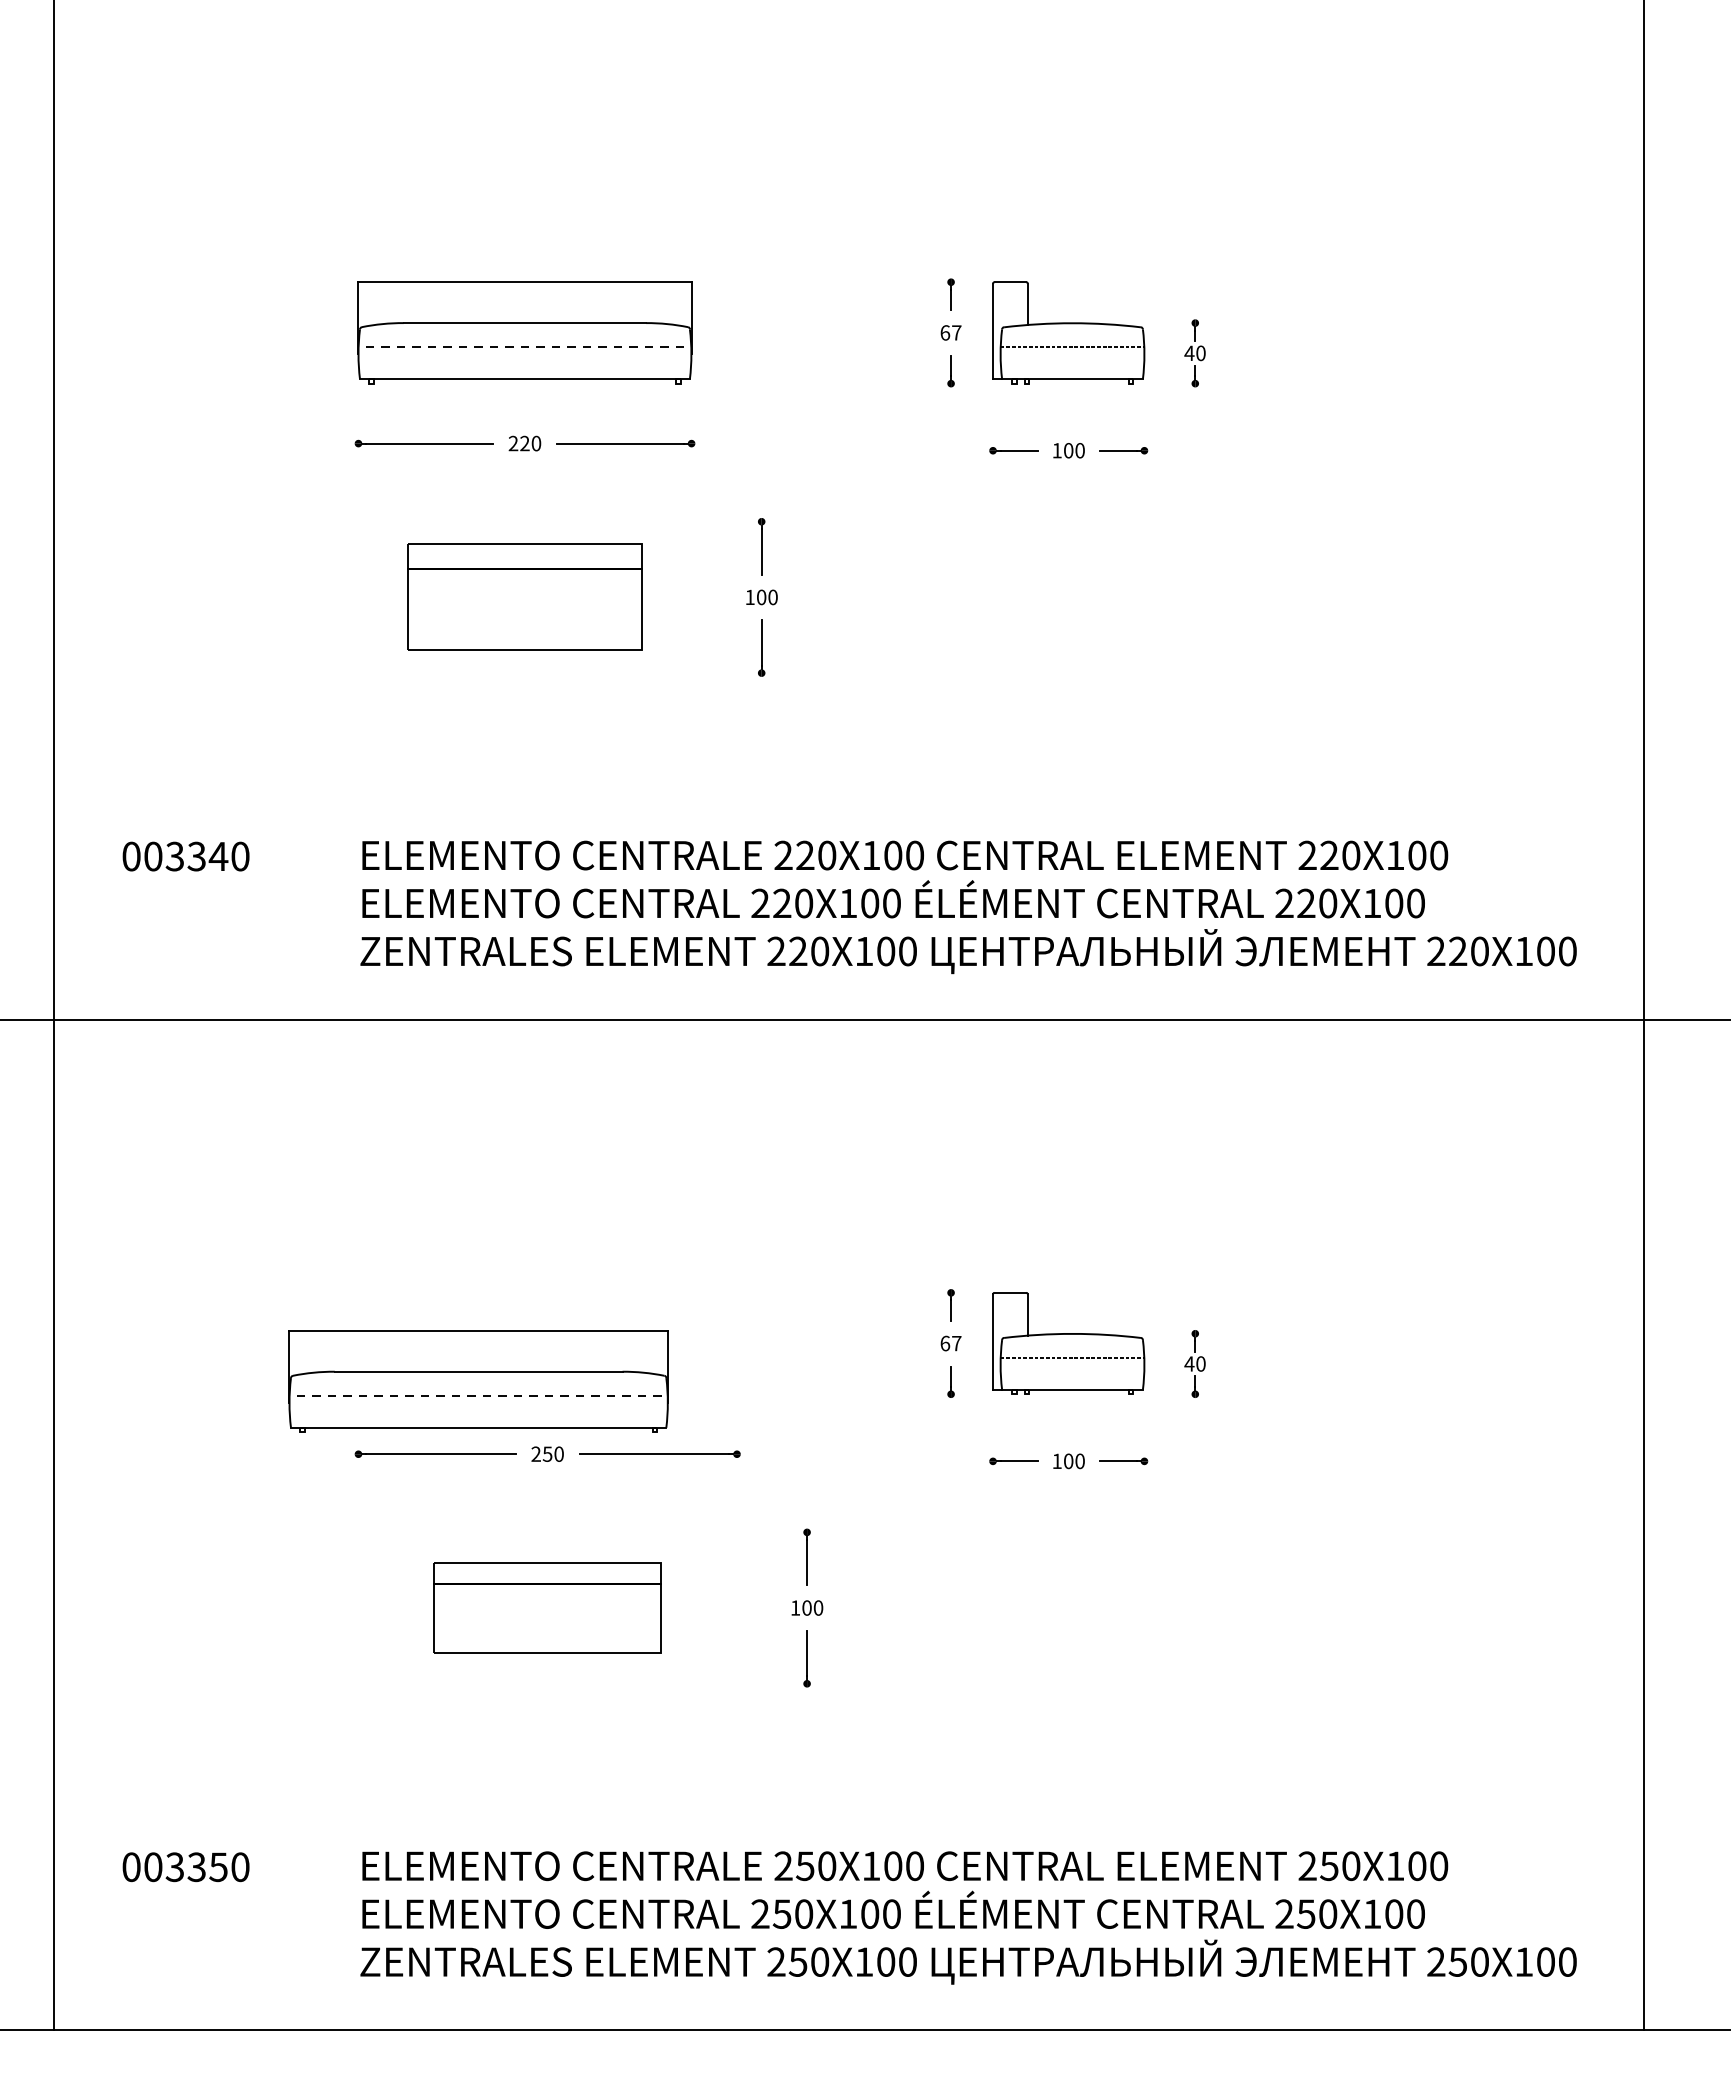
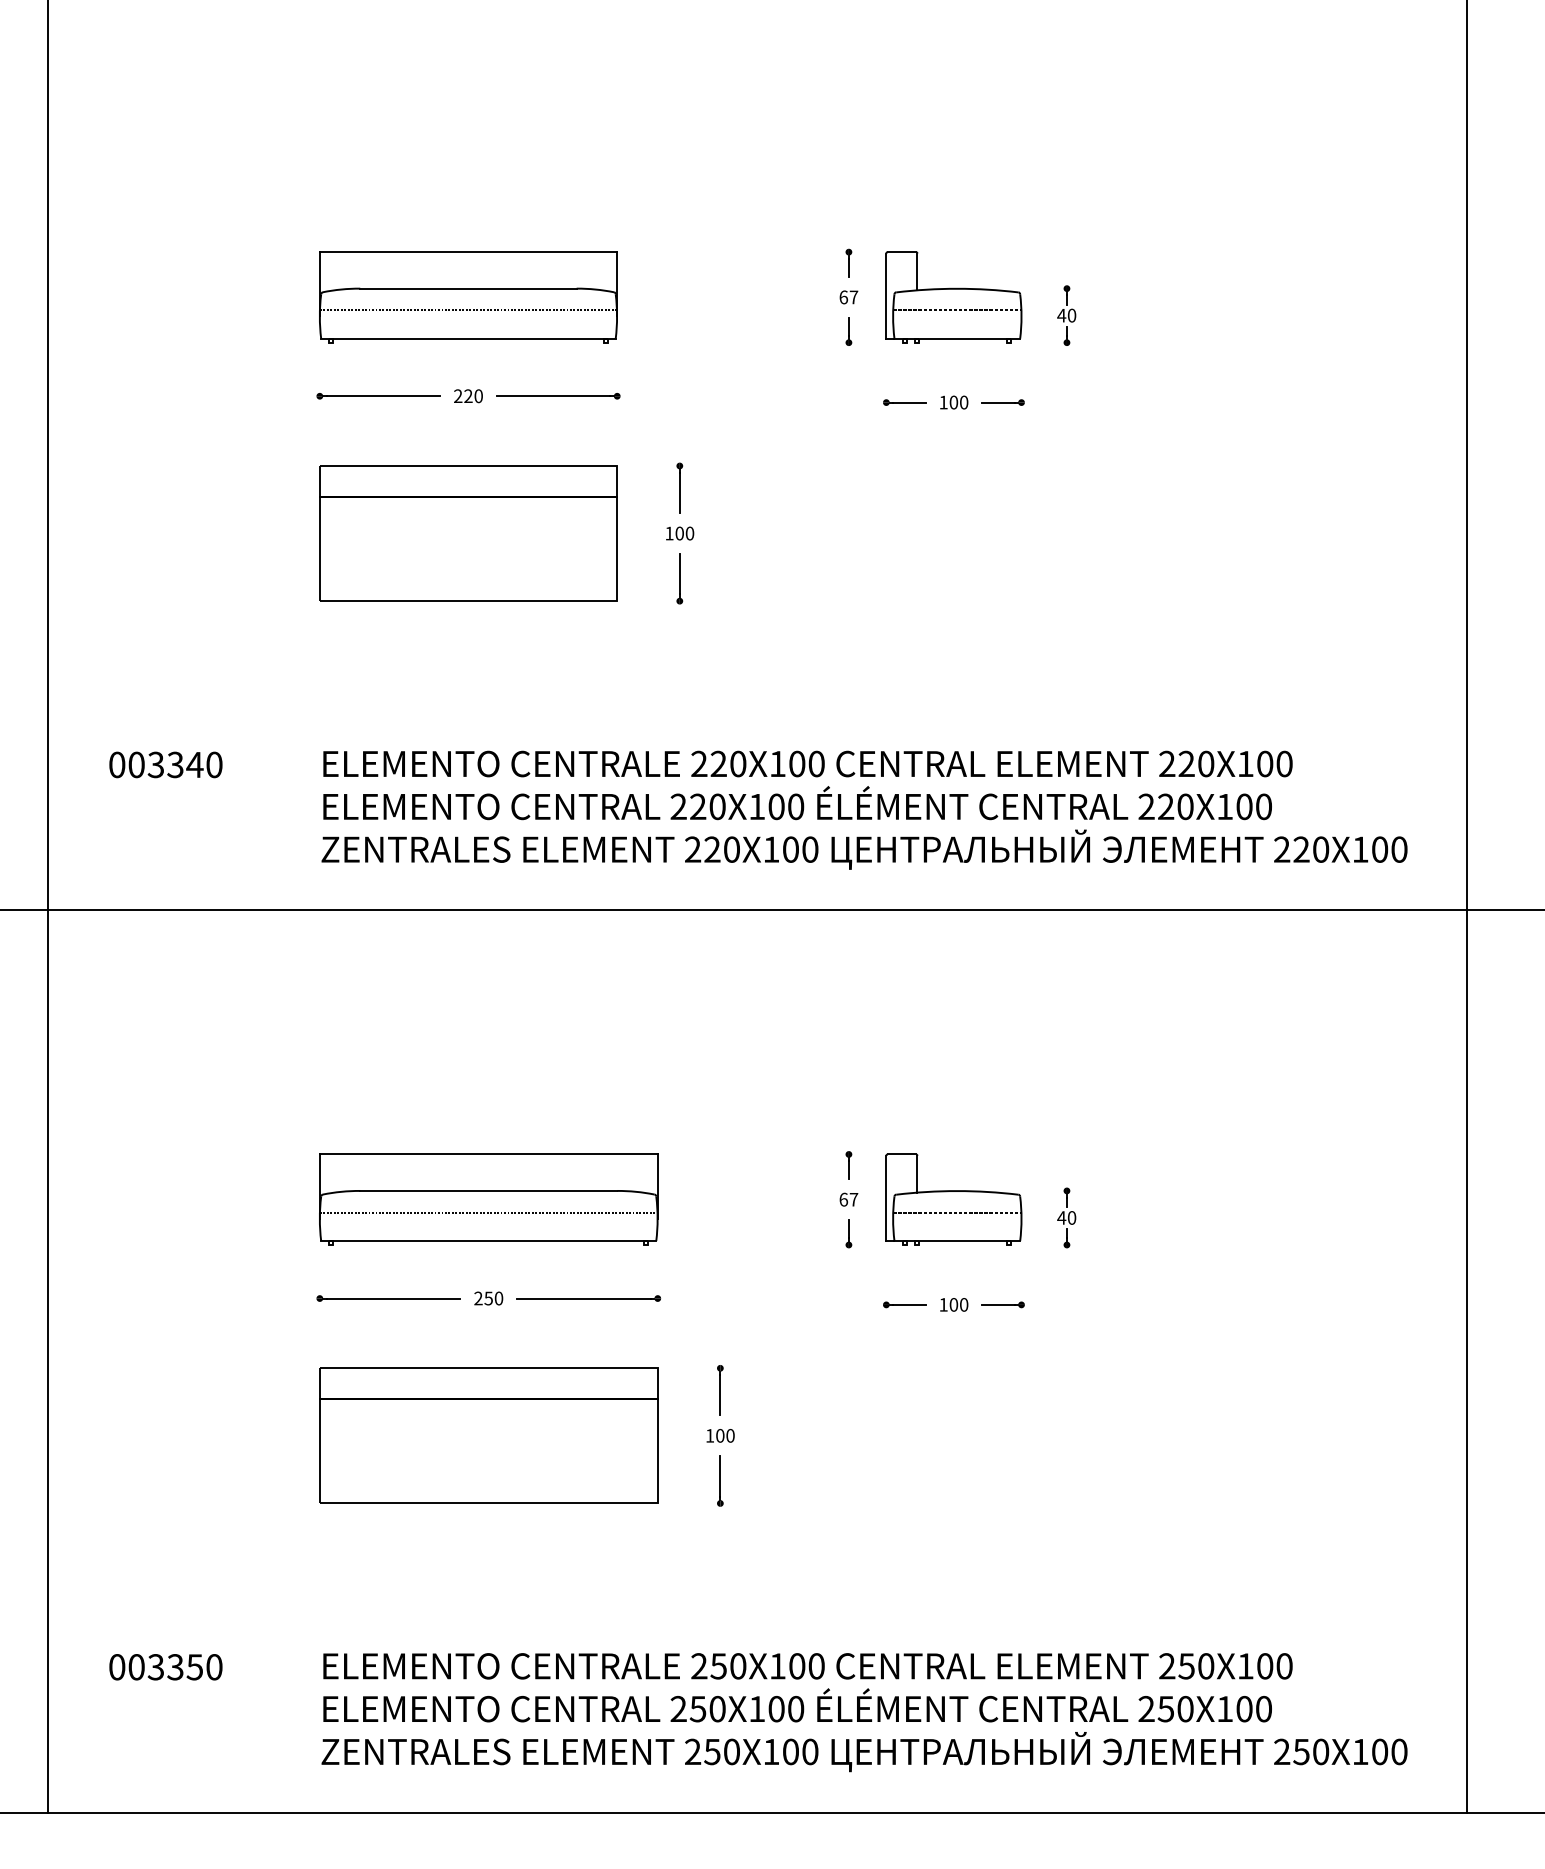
part: (524, 597) -> (468, 533), size x1.43
part: (478, 1381) -> (488, 1199), moved
part: (547, 1607) -> (488, 1435), size x1.67

